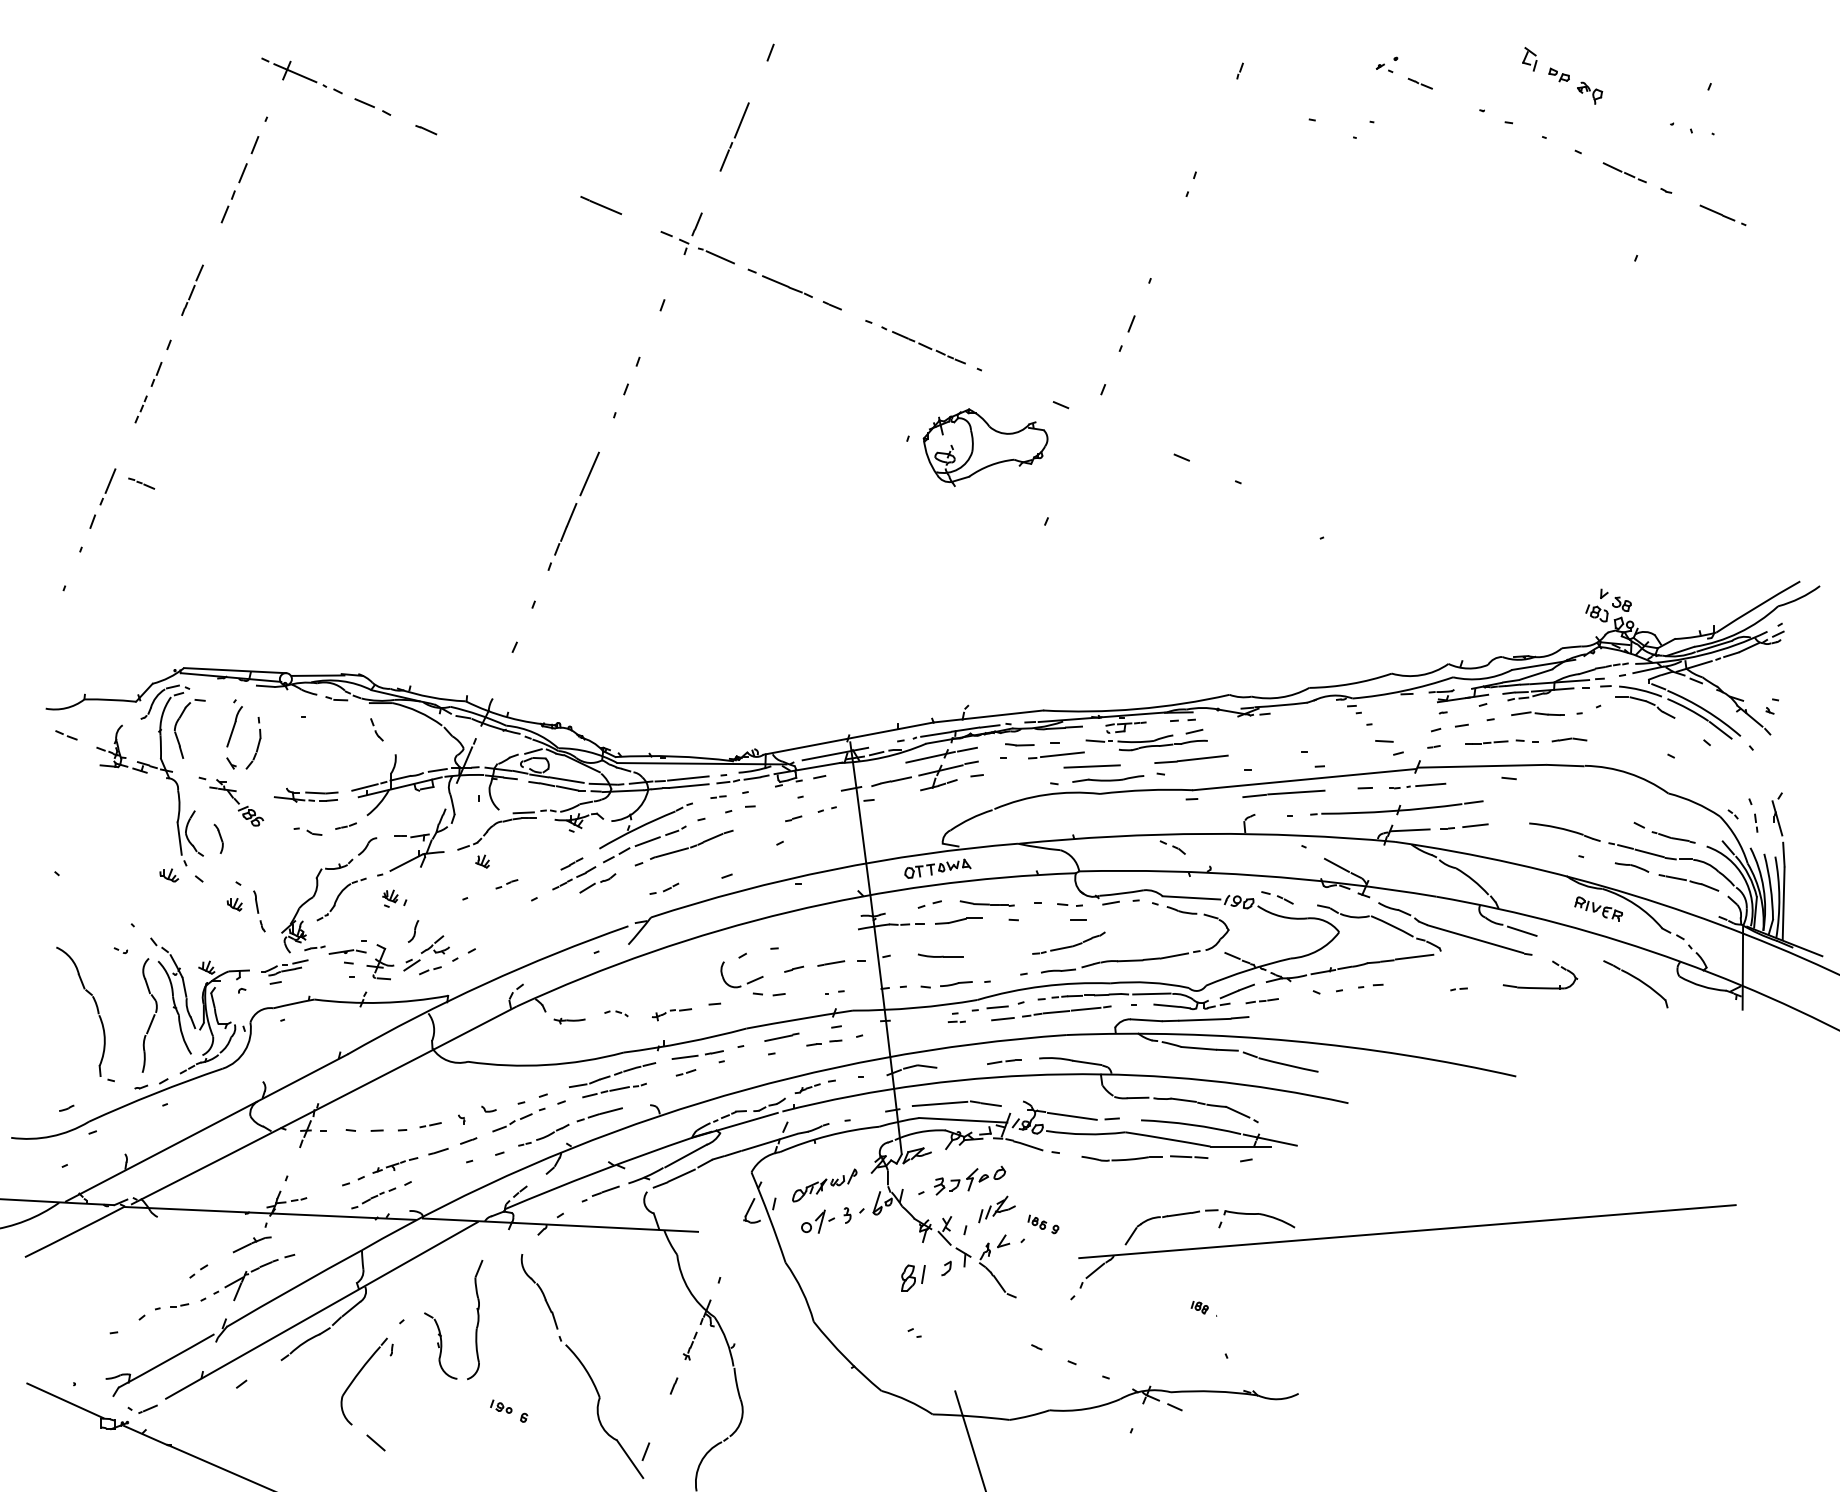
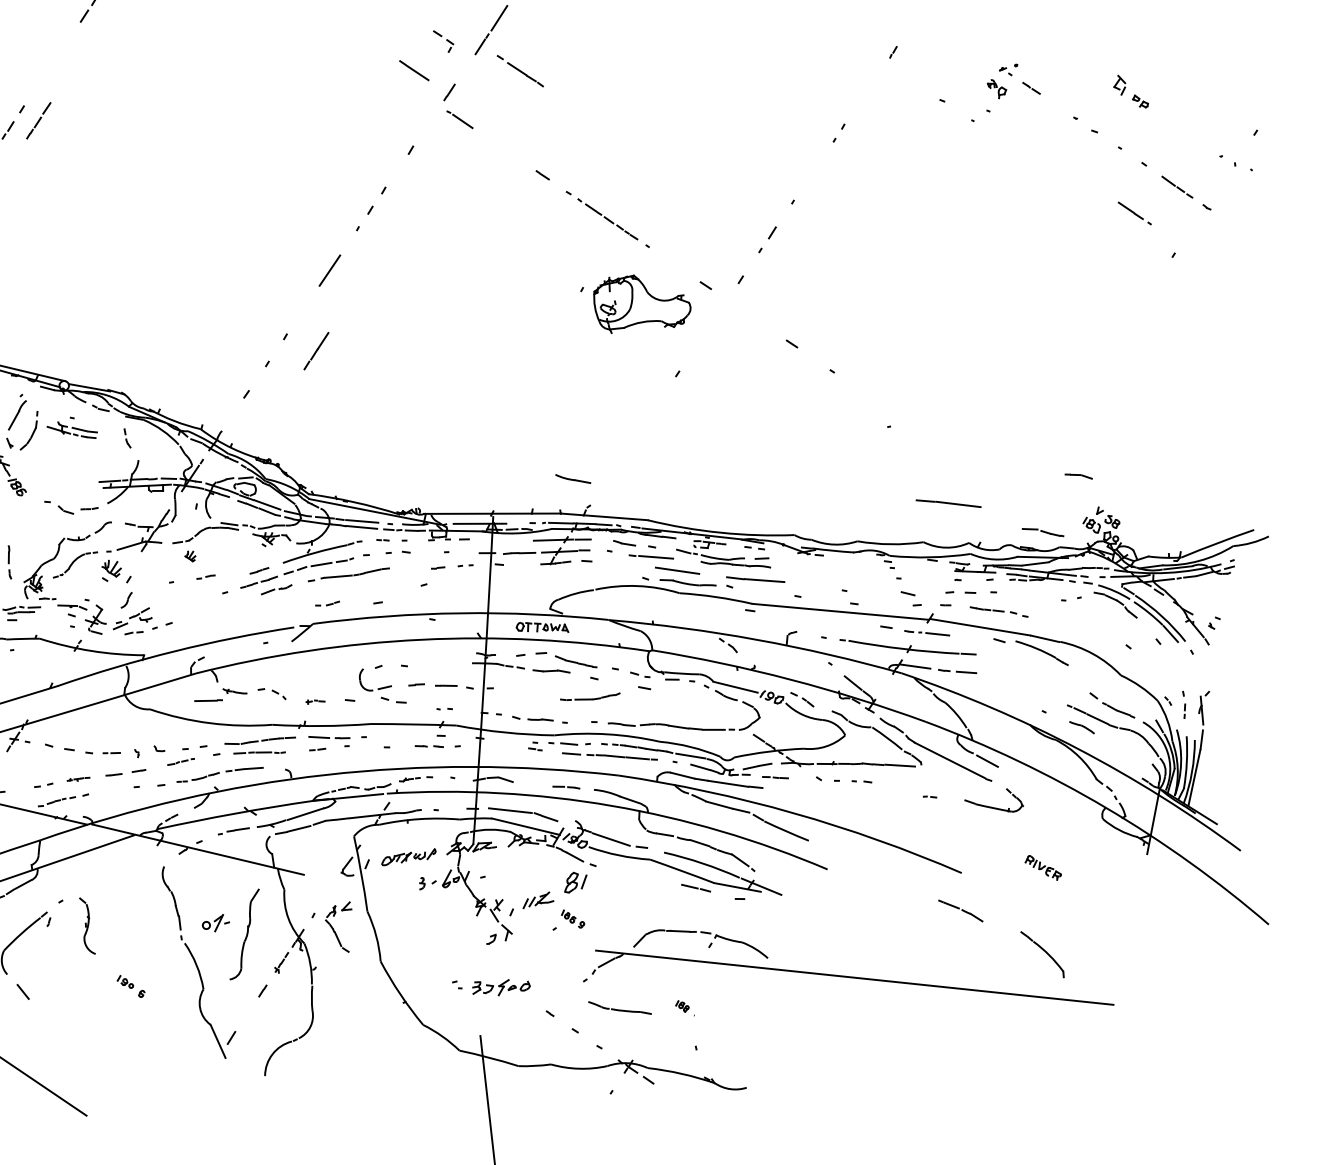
part: (1590, 92) -> (997, 88), moved
line: (601, 205) -> (414, 70), moved
line: (1722, 215) -> (1134, 213), moved
part: (674, 242) -> (442, 41), moved
part: (779, 282) -> (519, 70), moved
part: (192, 289) -> (38, 120), moved
line: (565, 529) -> (316, 351), moved
part: (1537, 713) -> (1042, 531), moved
part: (1569, 739) -> (1078, 475), moved
line: (1283, 793) -> (948, 503), moved
part: (305, 794) -> (71, 429), moved
part: (307, 831) -> (58, 507), size x1.4
part: (1564, 831) -> (1041, 652), moved
part: (1688, 882) -> (960, 910), moved
part: (394, 898) -> (116, 571), size x1.6
part: (929, 904) -> (531, 654), size x1.6
part: (1598, 908) -> (1043, 867), moved
part: (1068, 942) -> (590, 695), moved
part: (940, 955) -> (572, 478), moved
part: (1635, 984) -> (1042, 954), moved
part: (616, 1013) -> (272, 693), size x1.6
part: (671, 1014) -> (314, 702), size x0.6
line: (781, 1036) -> (208, 699), moved
part: (518, 1119) -> (180, 761), size x0.6
part: (1121, 1158) -> (619, 1009), moved
part: (395, 1165) -> (78, 779), size x0.6
part: (970, 1180) -> (501, 987), moved
part: (817, 1221) -> (215, 922), moved
part: (991, 1271) -> (333, 928), moved
part: (913, 1277) -> (575, 882), moved
part: (475, 1320) -> (244, 934), moved

